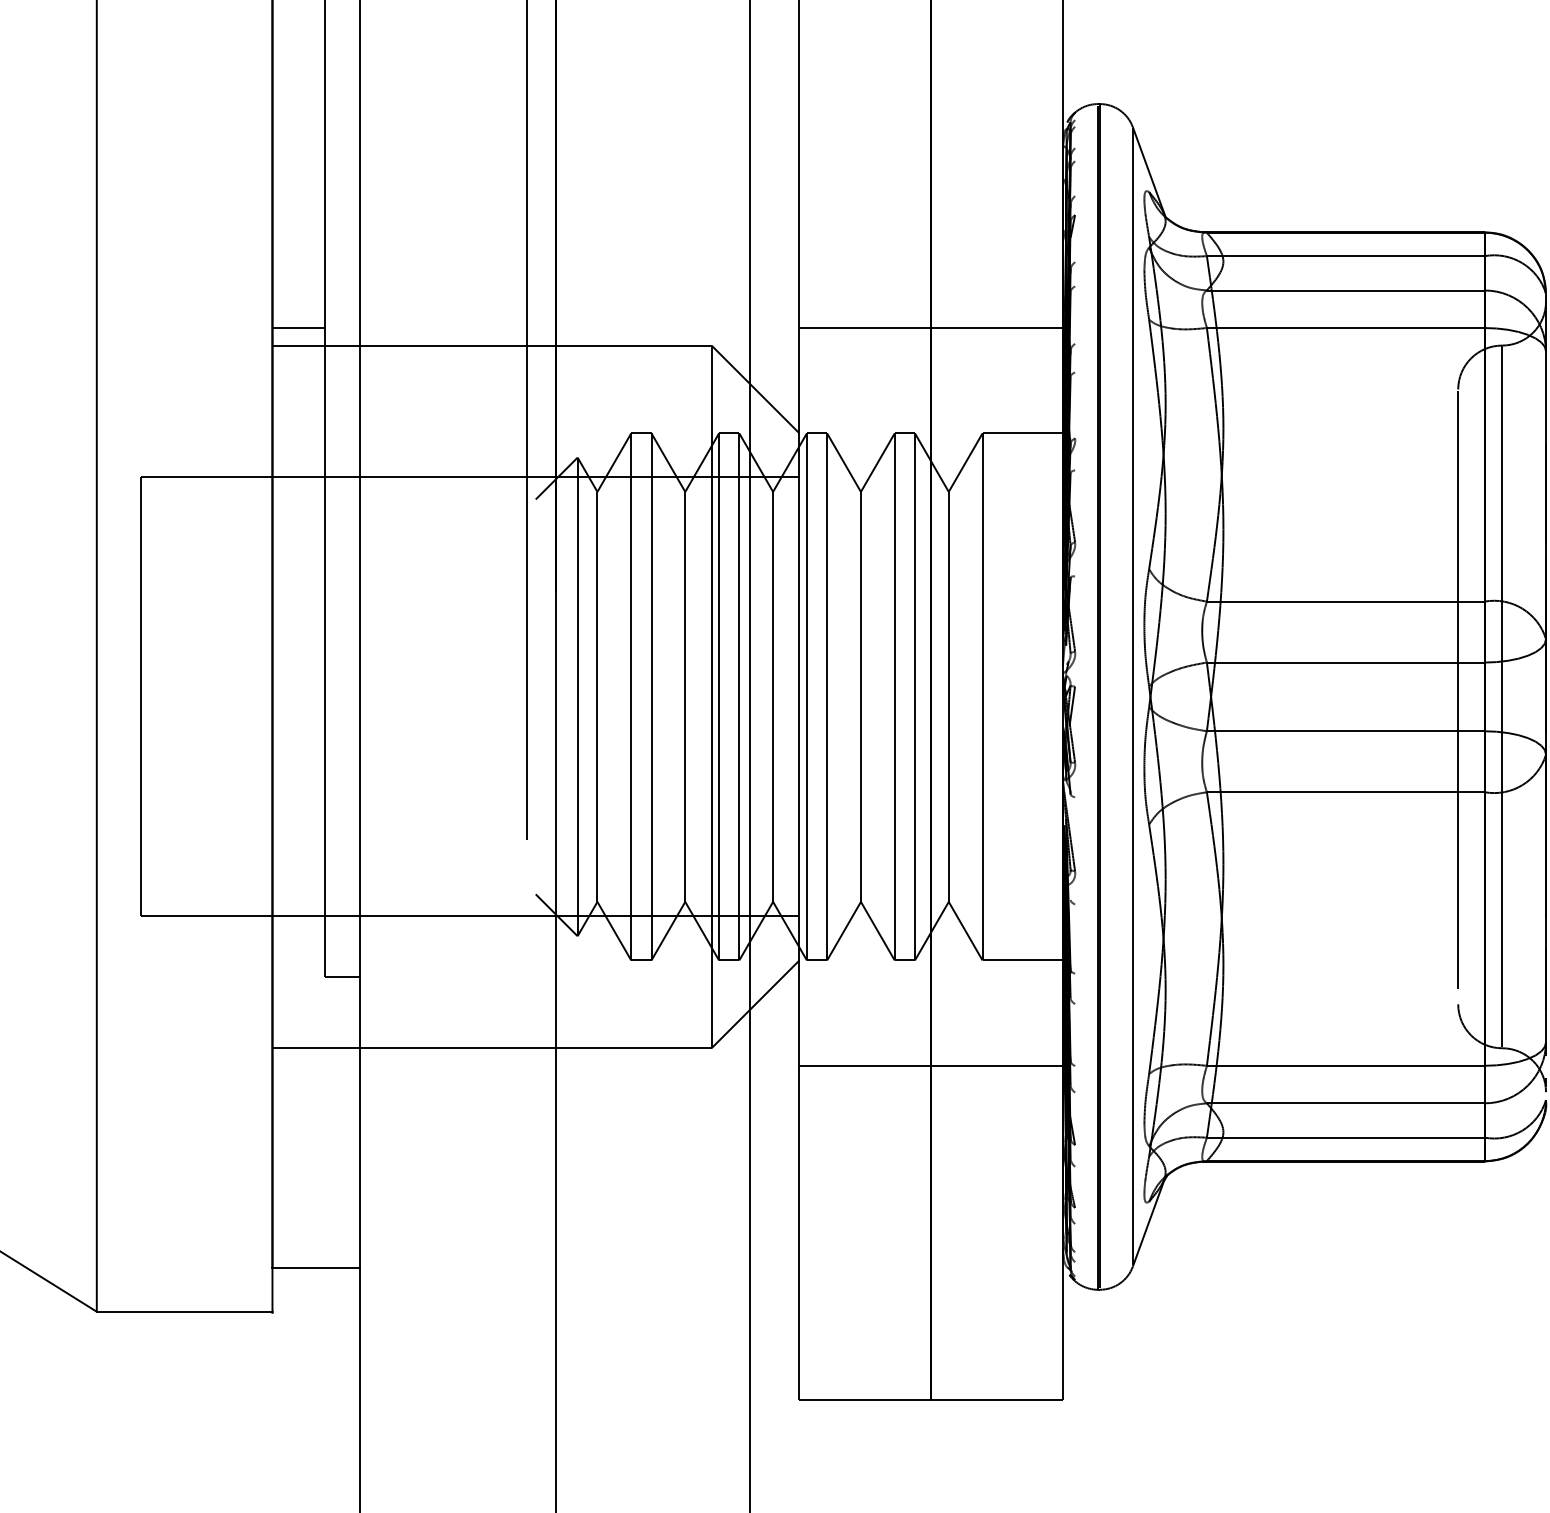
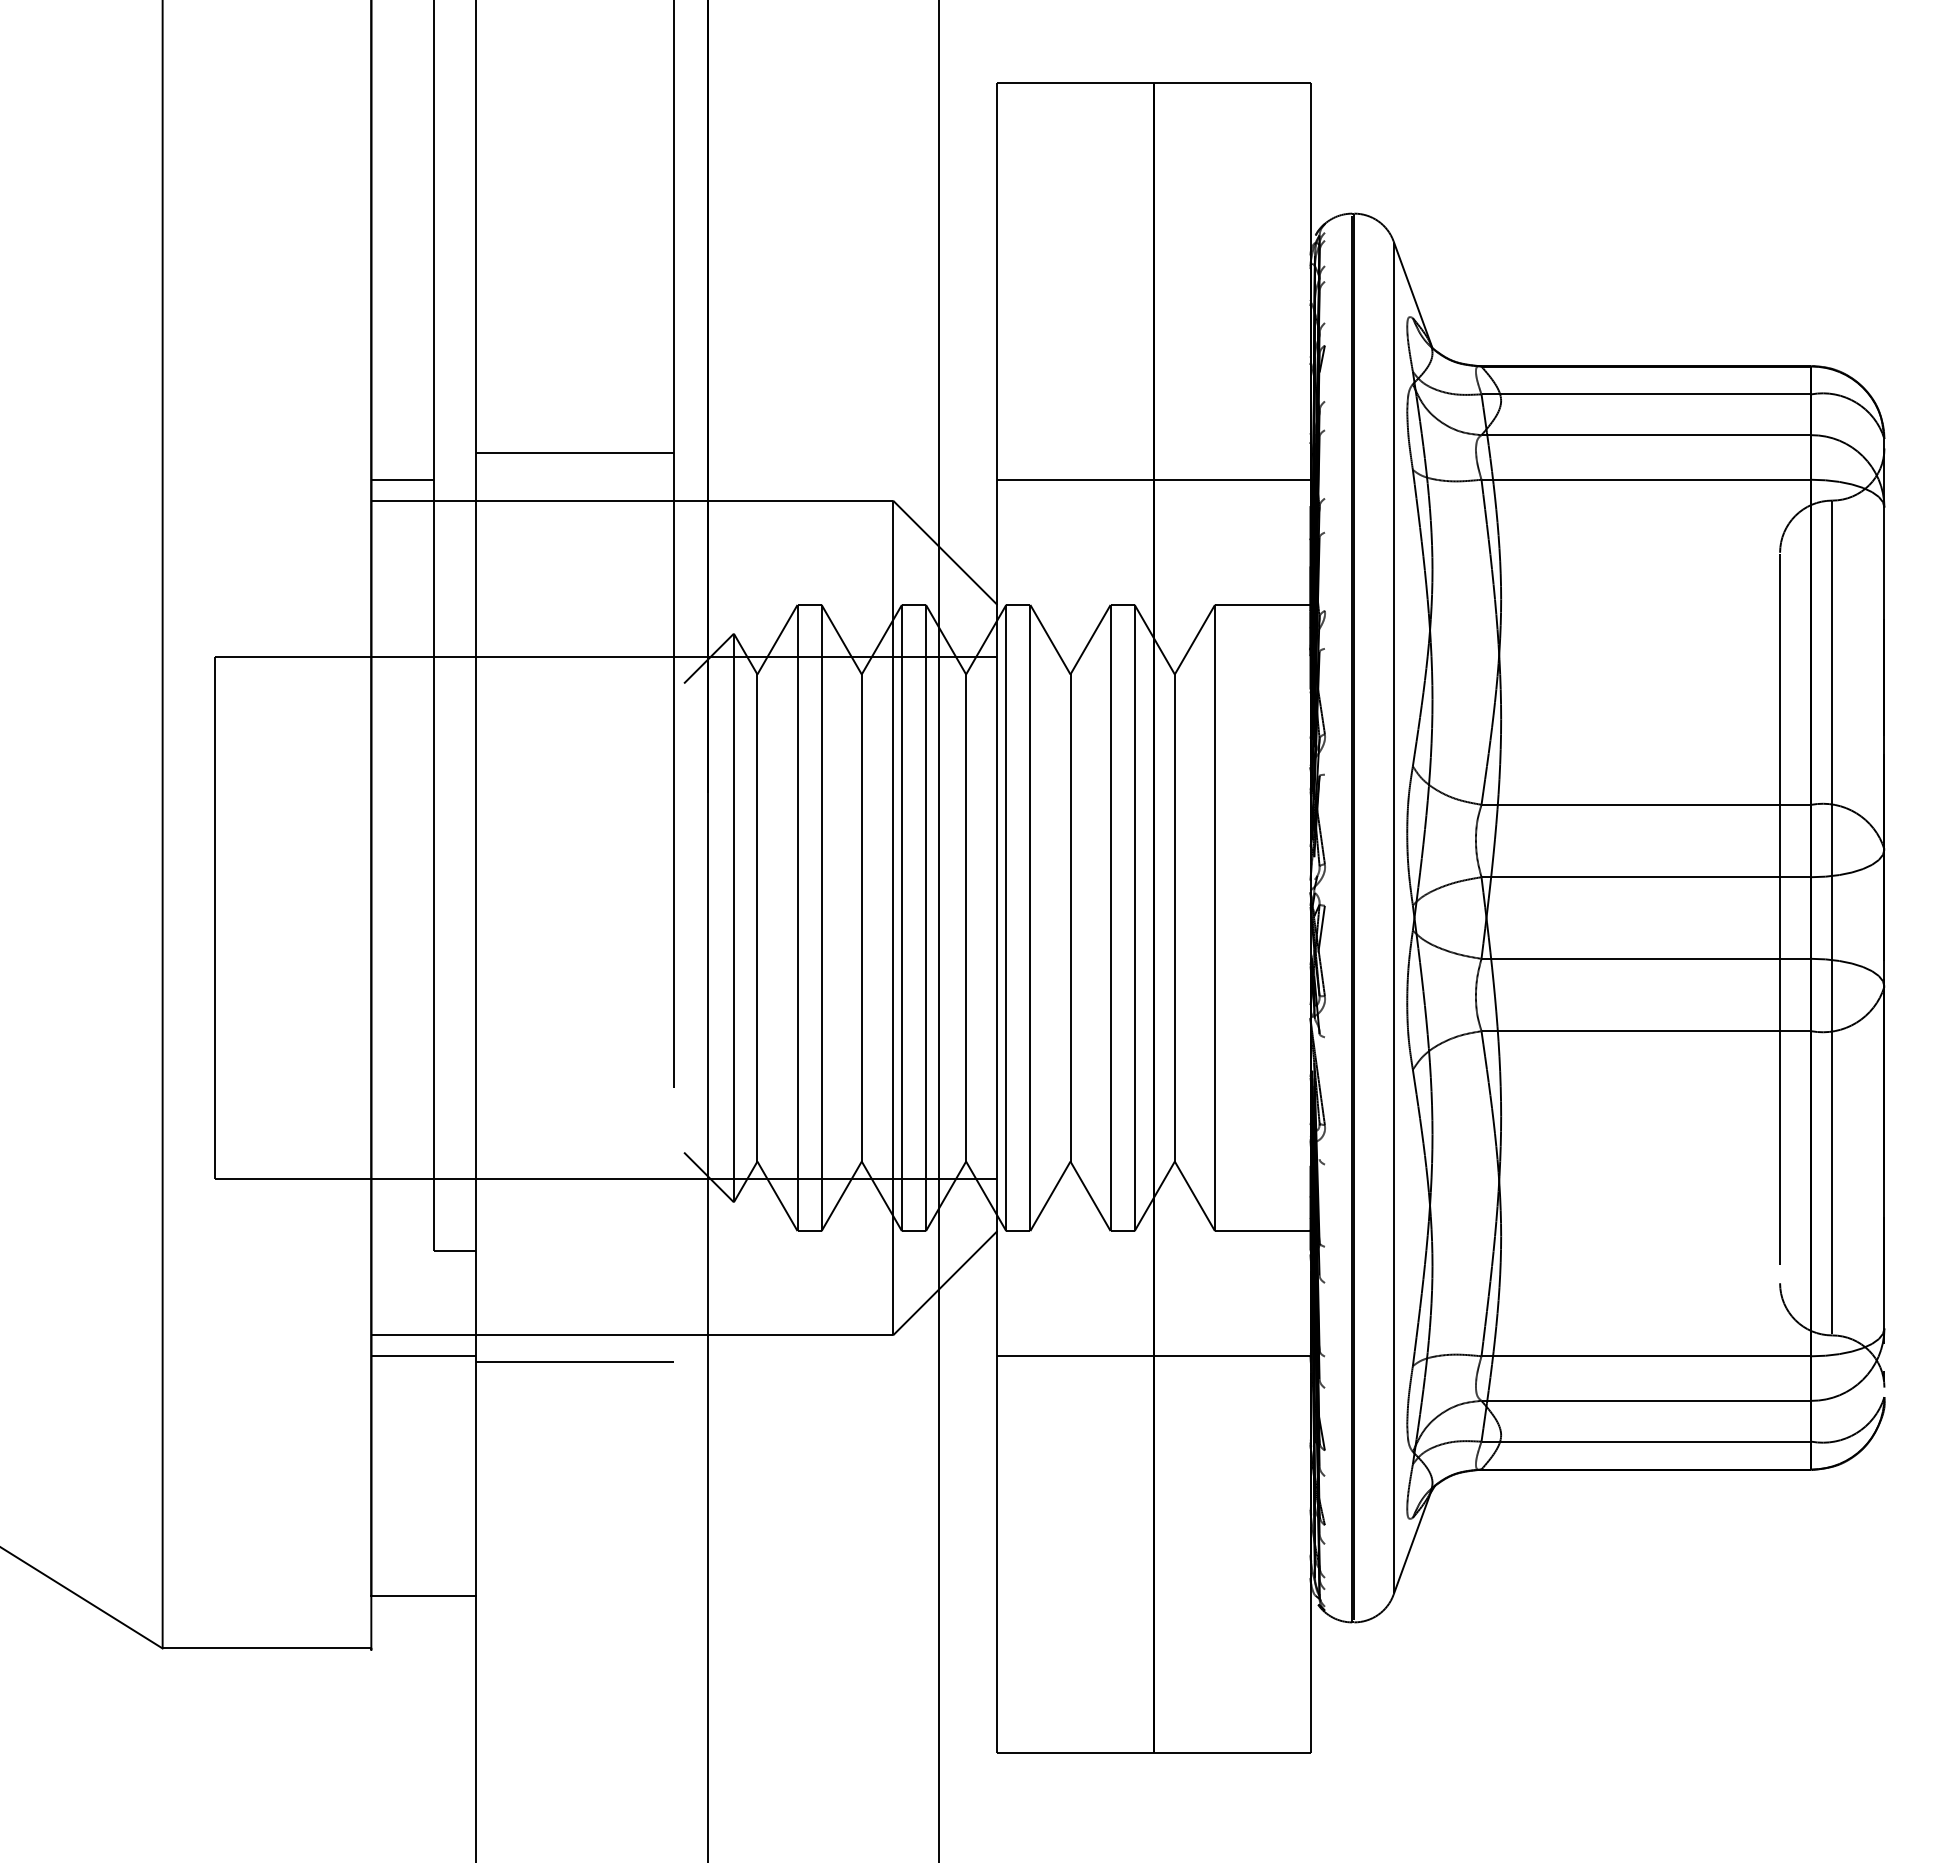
line: (443, 305) -> (574, 452), added
line: (316, 1065) -> (423, 1356), added
line: (443, 1070) -> (574, 1361), added

